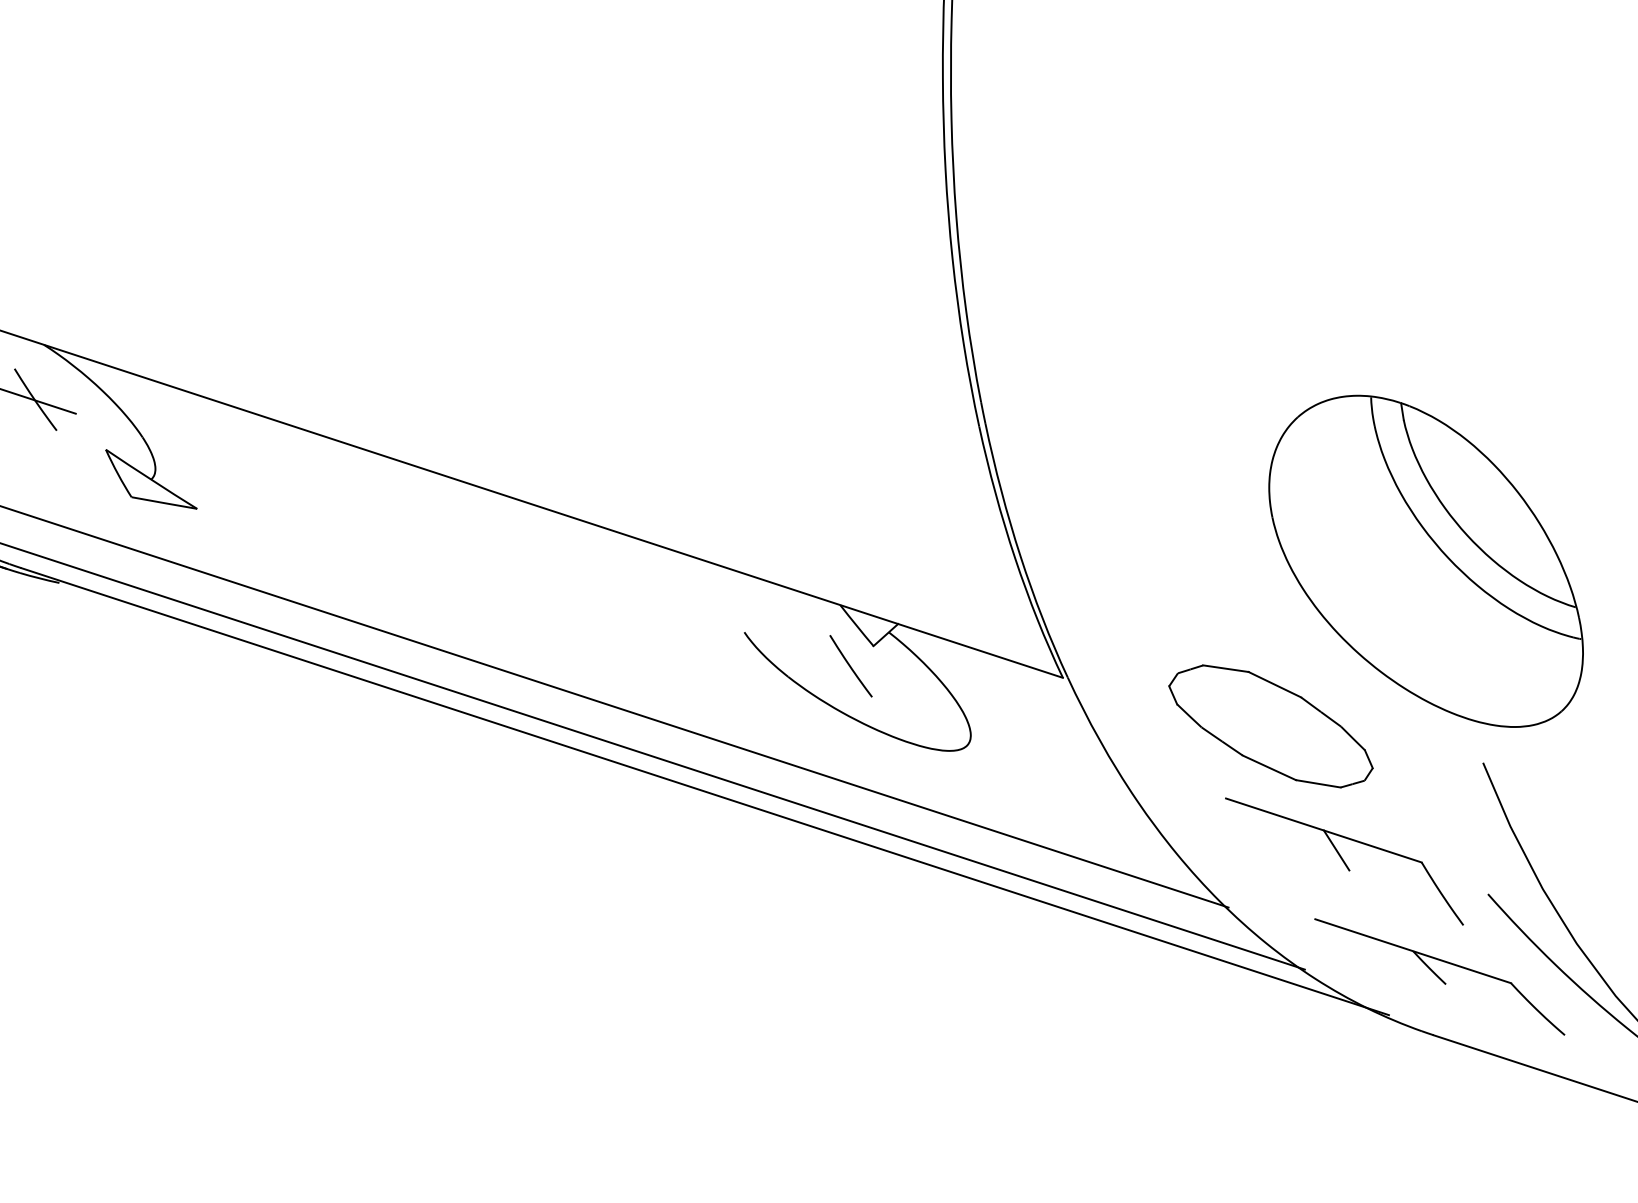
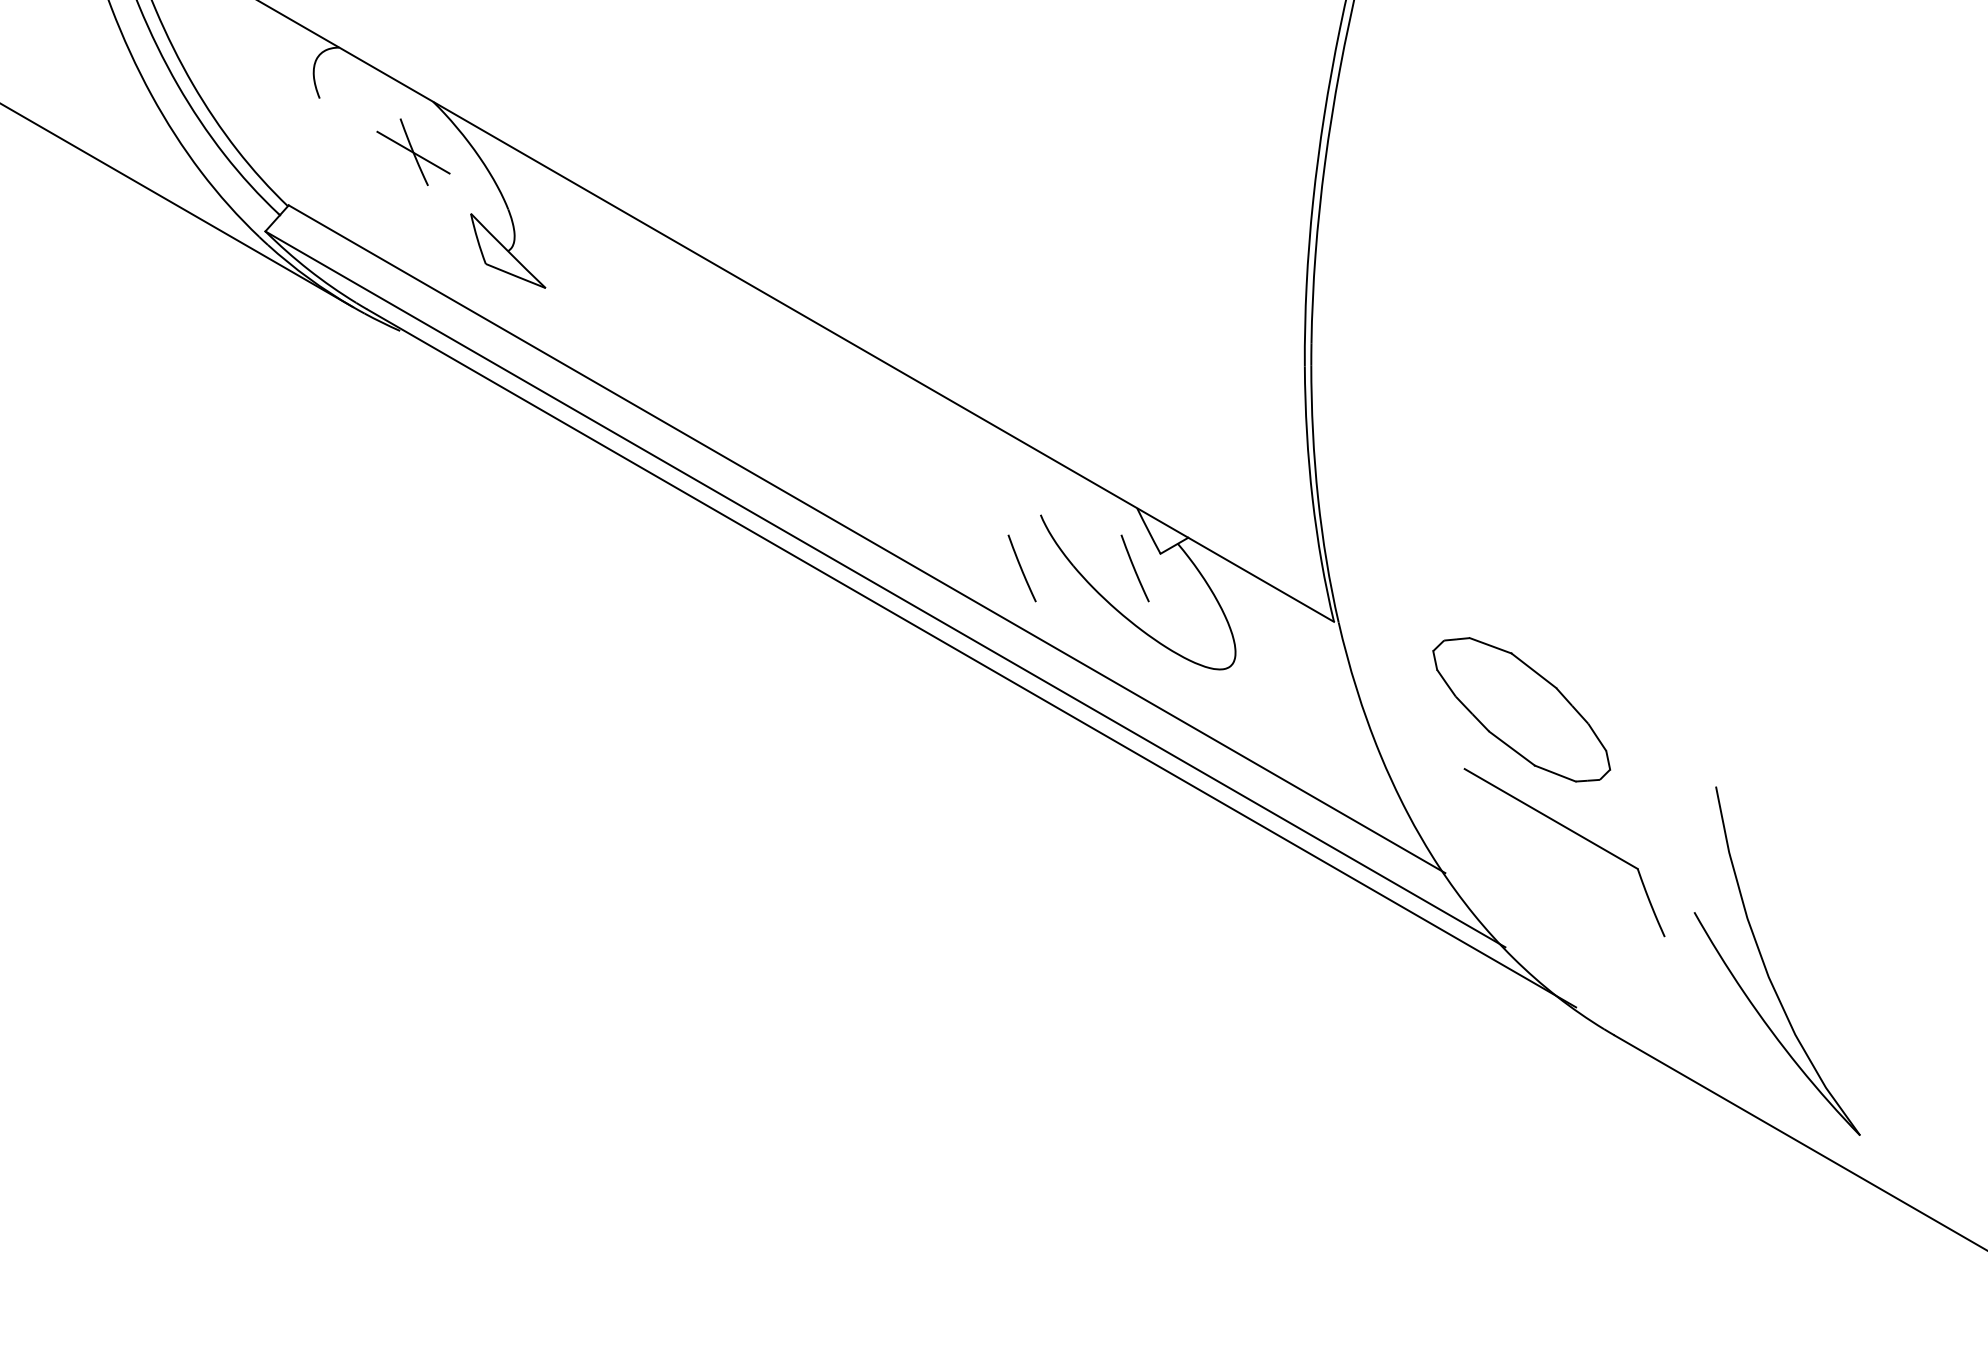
part: (1424, 563) -> (1700, 585), removed
line: (736, 690) -> (1021, 568), added
line: (1336, 850) -> (1559, 840), removed
part: (1439, 976) -> (1631, 980), removed

